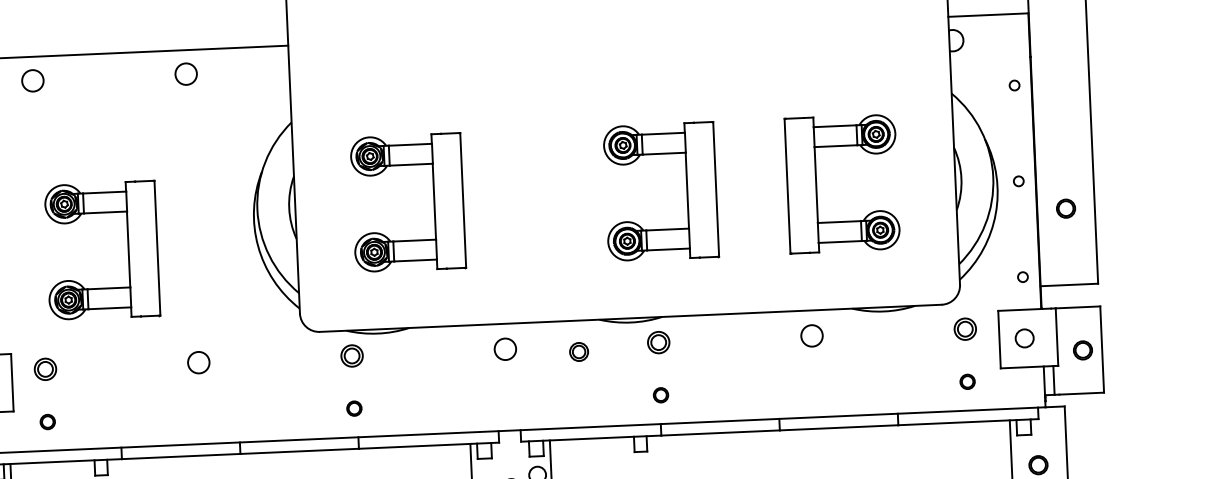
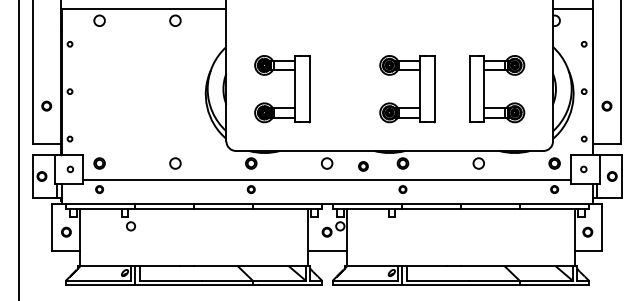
part: (127, 250) -> (142, 106), removed
circle: (1024, 338) -> (583, 169), size x0.62
line: (505, 381) -> (326, 179), added

